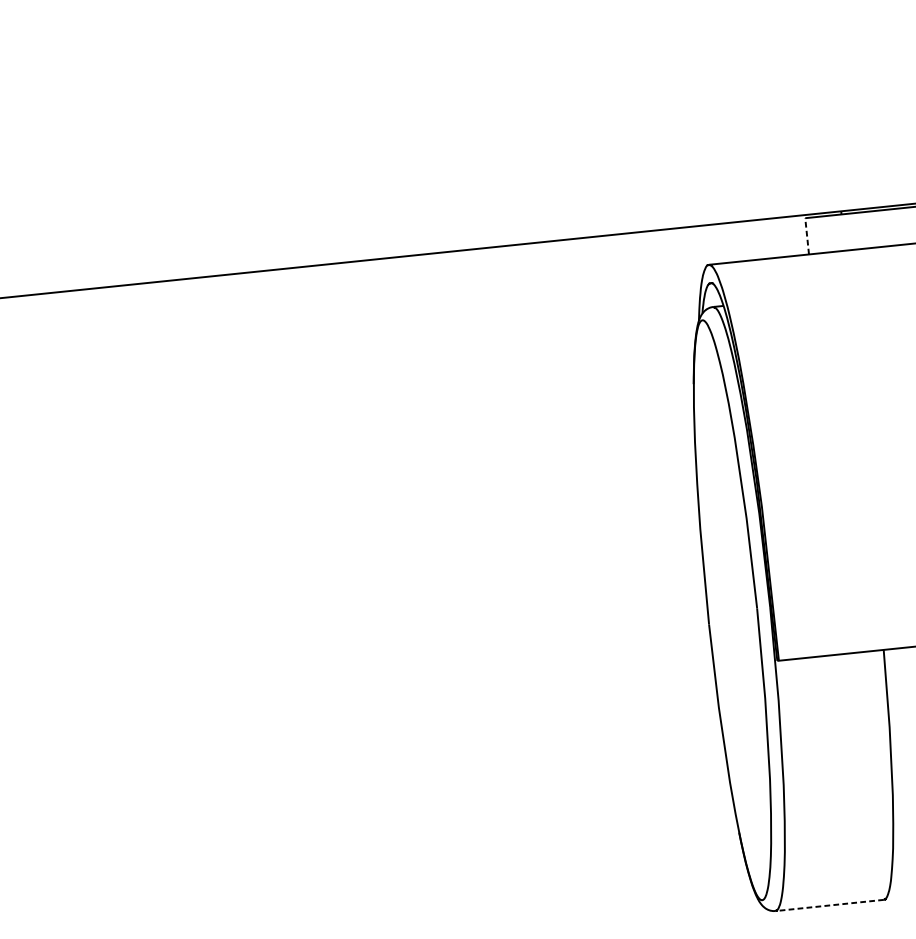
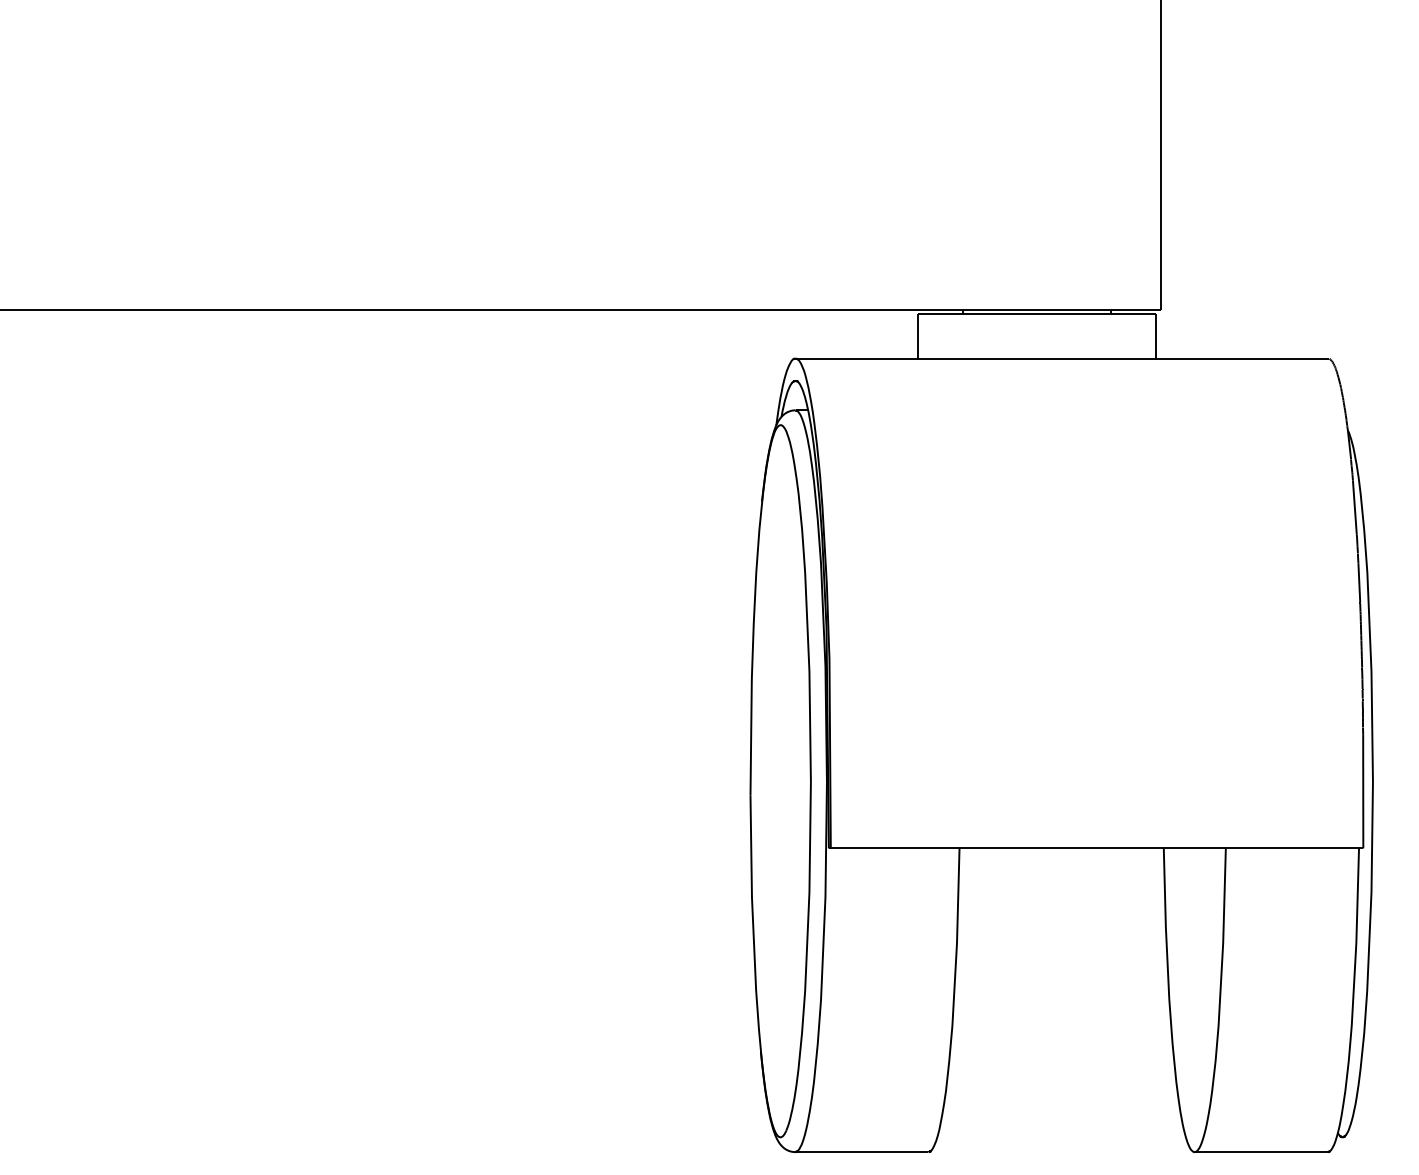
line: (807, 235) -> (918, 335), dashed -> solid
line: (829, 905) -> (861, 1152), dashed -> solid

